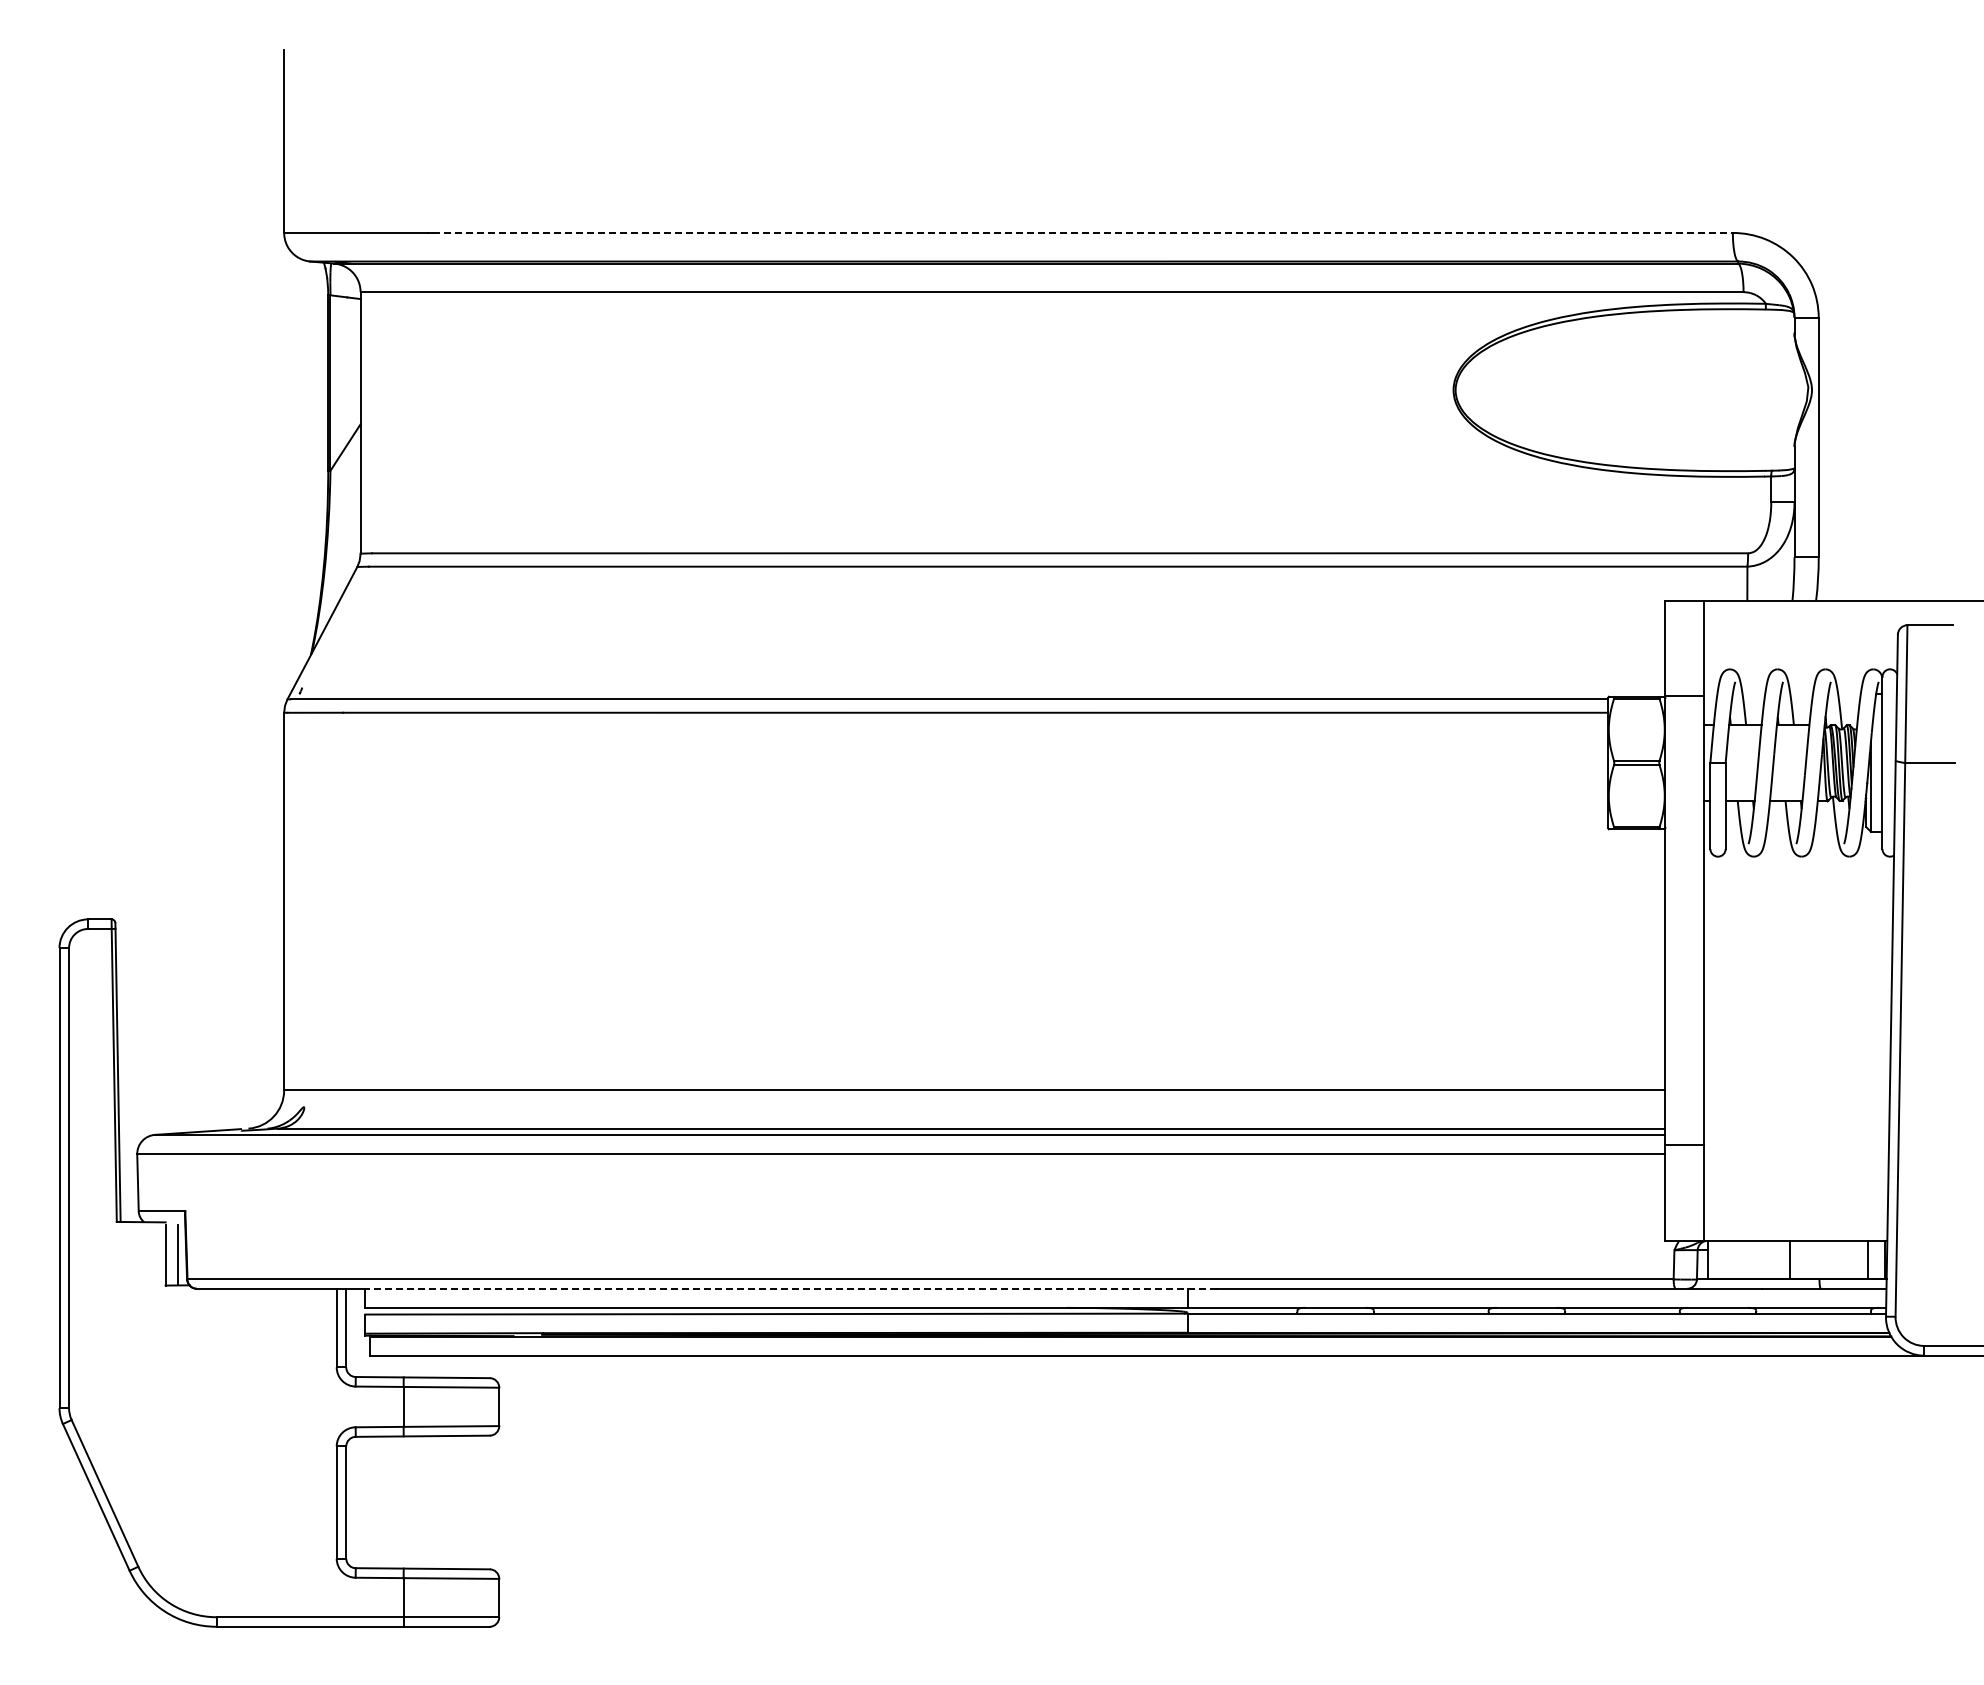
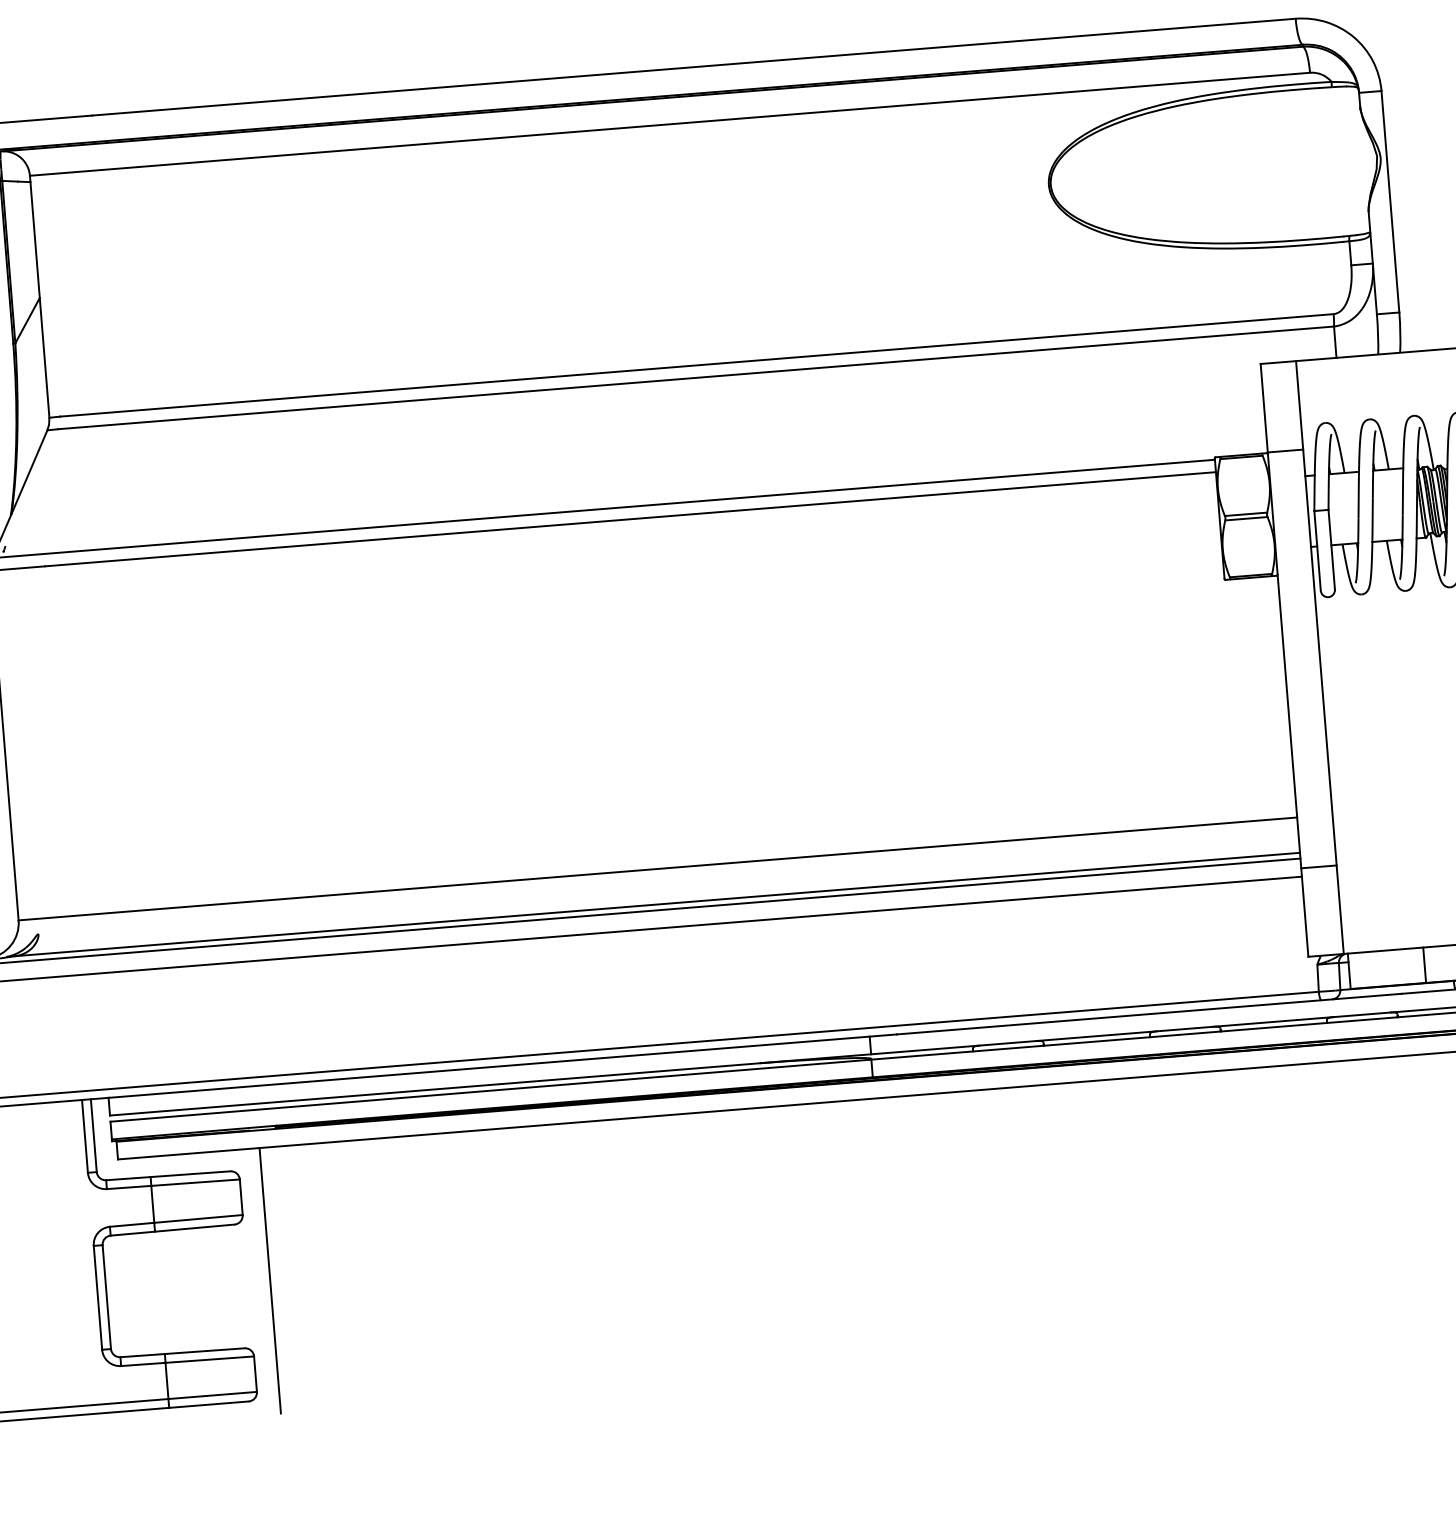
line: (1083, 232) -> (694, 66), dashed -> solid
line: (791, 1288) -> (502, 1065), dashed -> solid
line: (523, 1498) -> (270, 1280), added

